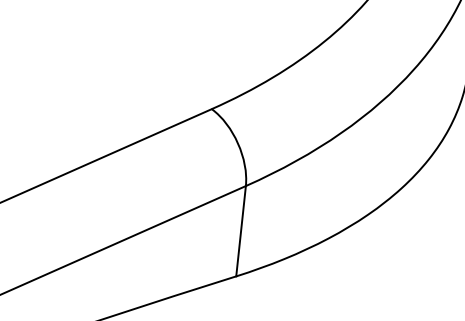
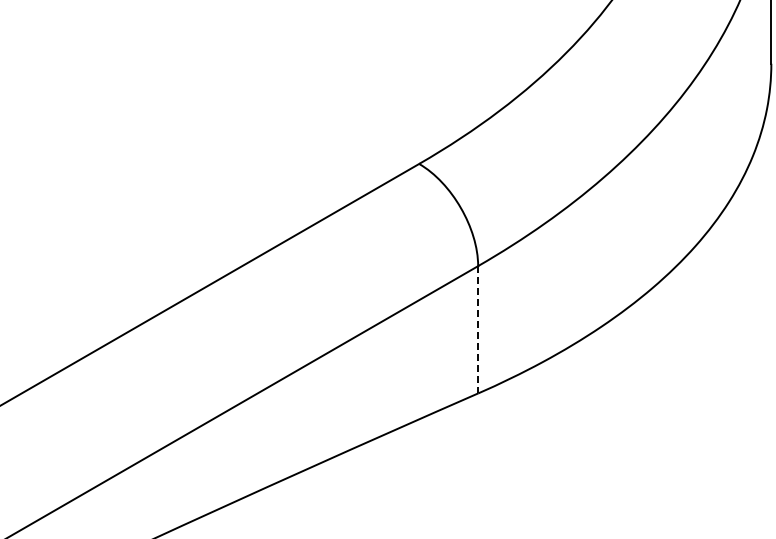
line: (241, 231) -> (478, 329), solid -> dashed

